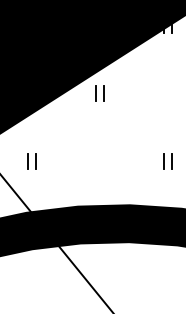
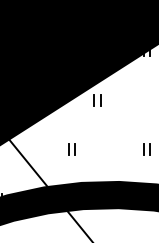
part: (31, 160) -> (71, 149), moved

